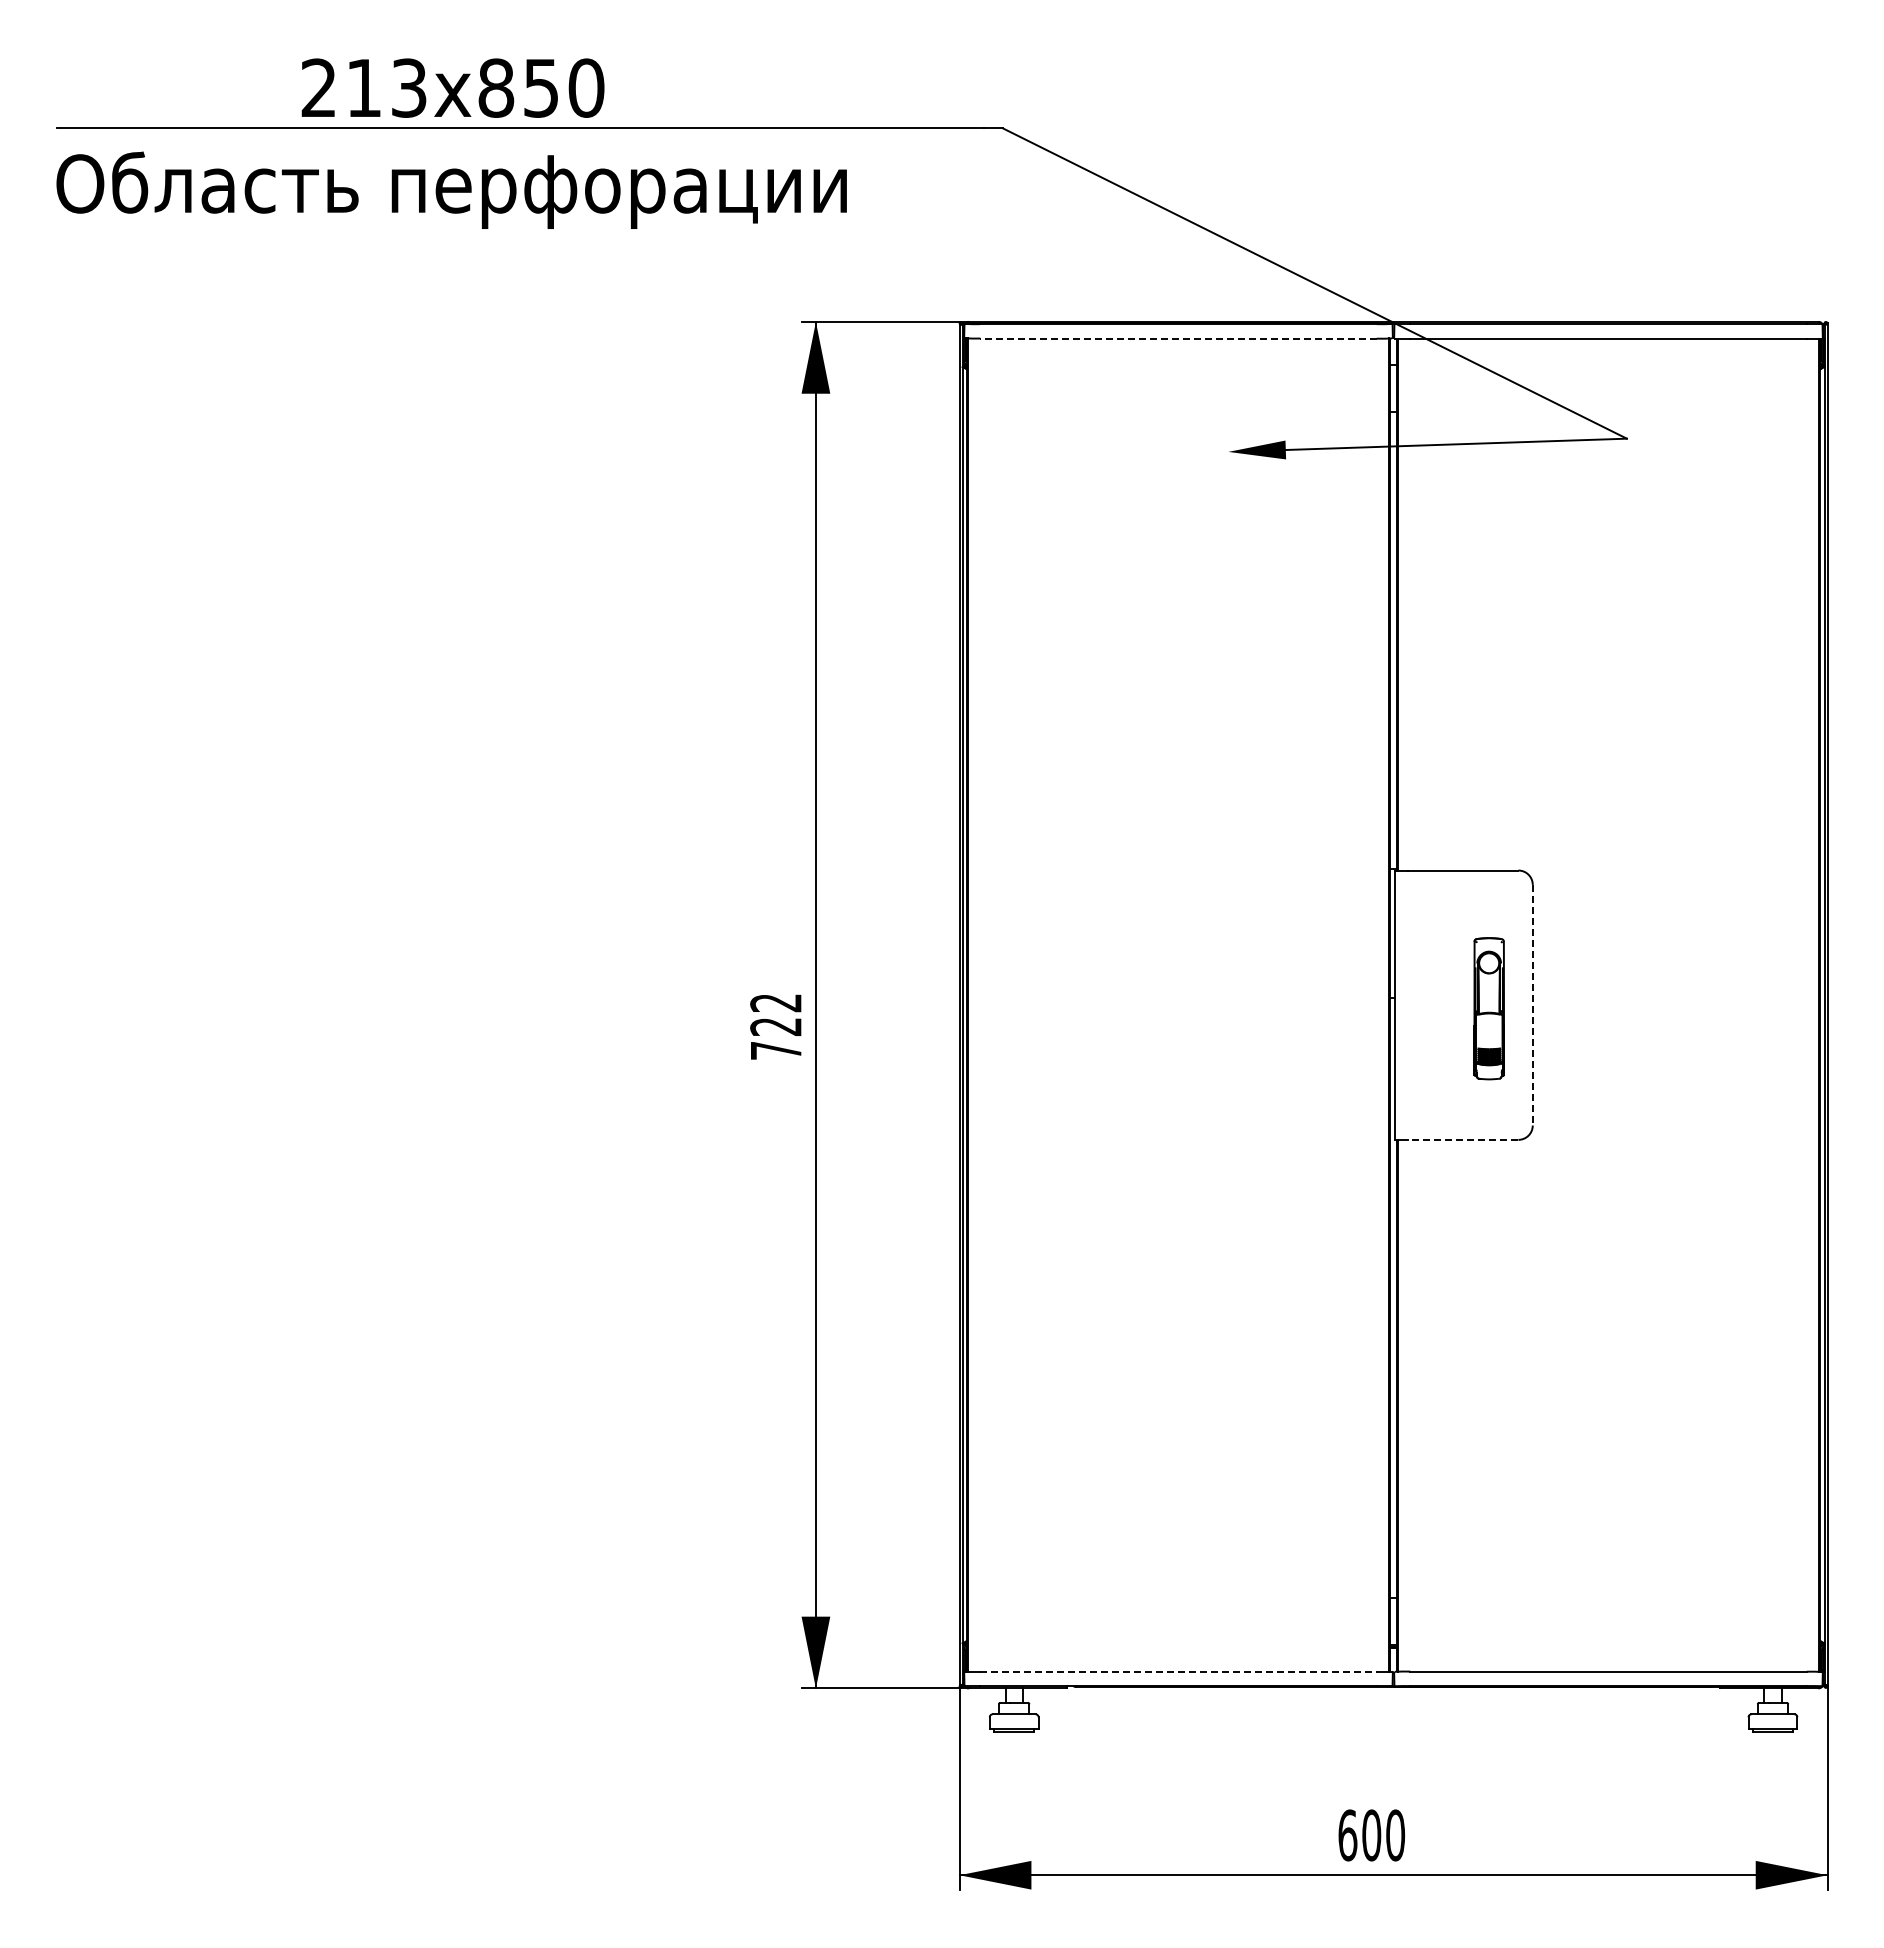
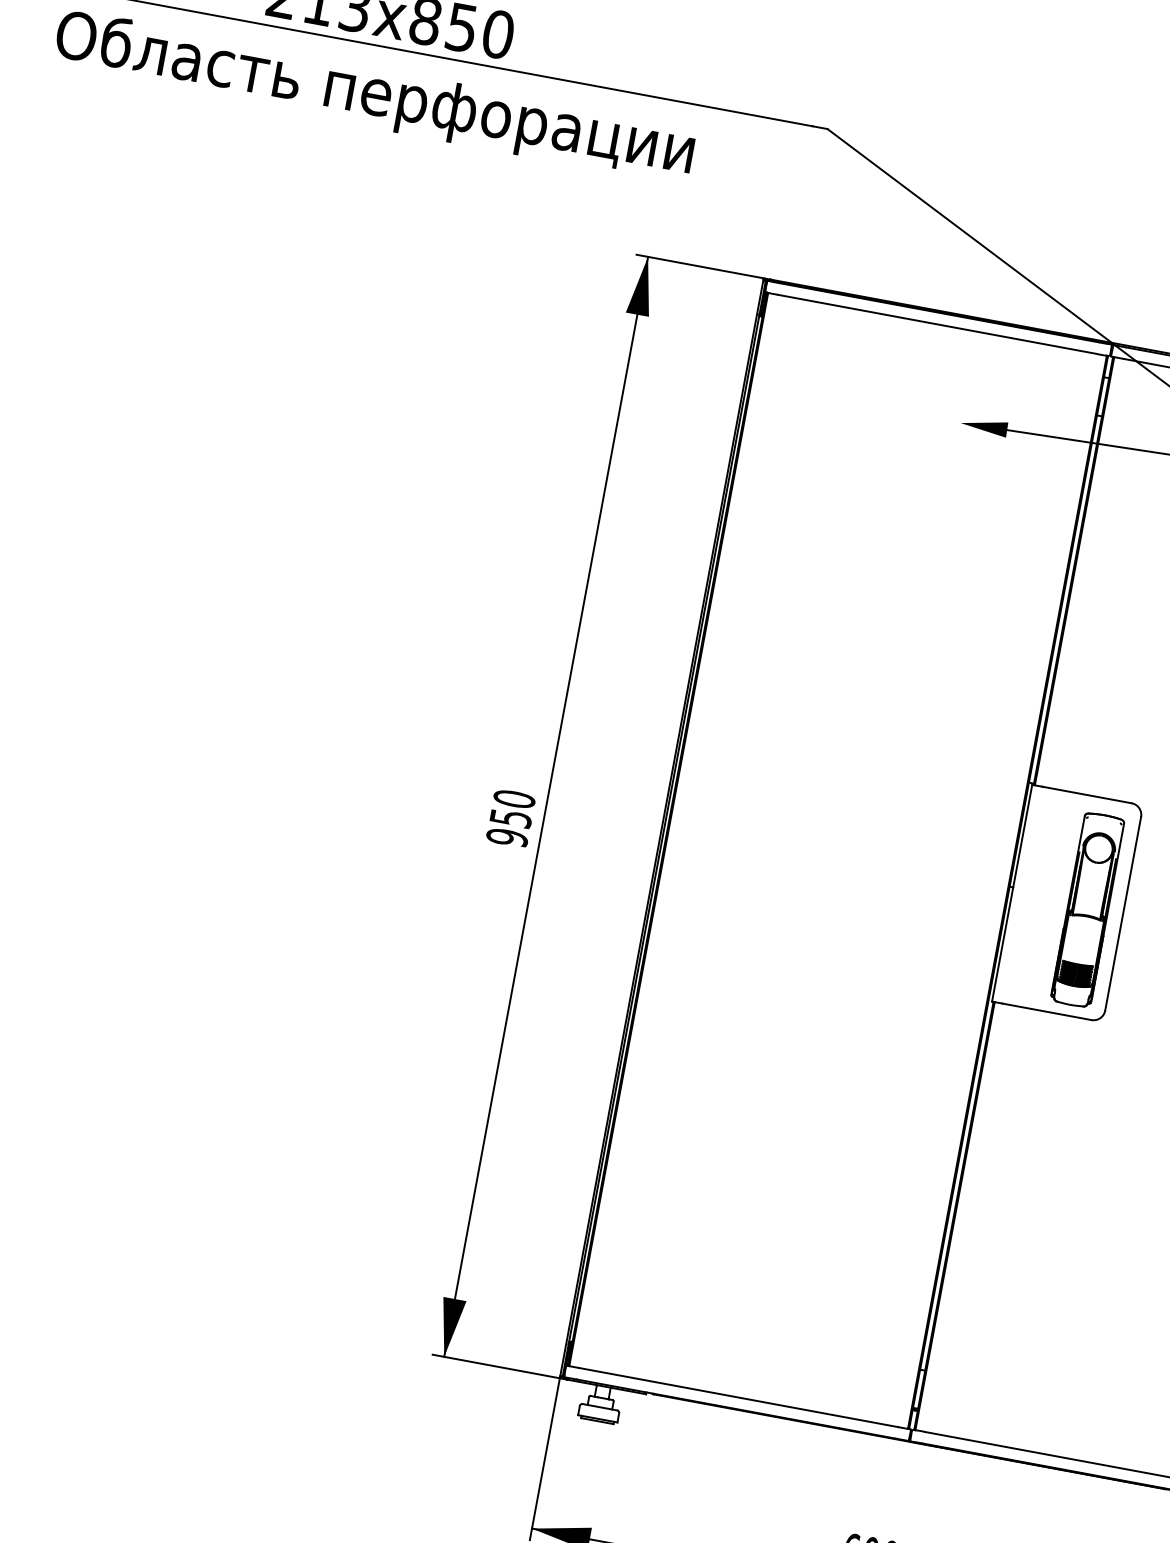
line: (1178, 338) -> (937, 324), dashed -> solid
line: (1532, 1005) -> (1122, 914), dashed -> solid
part: (1488, 1008) -> (1087, 909), size x1.67
text: (776, 1026) -> (511, 818), 722 -> 950
line: (1462, 1139) -> (1046, 1011), dashed -> solid
line: (1179, 1671) -> (739, 1397), dashed -> solid

